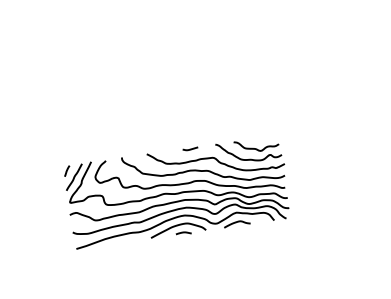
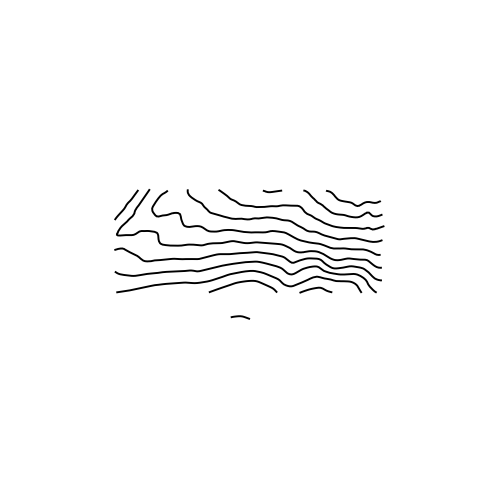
line: (66, 170) -> (118, 195), removed
curve: (183, 233) -> (240, 317), moved

